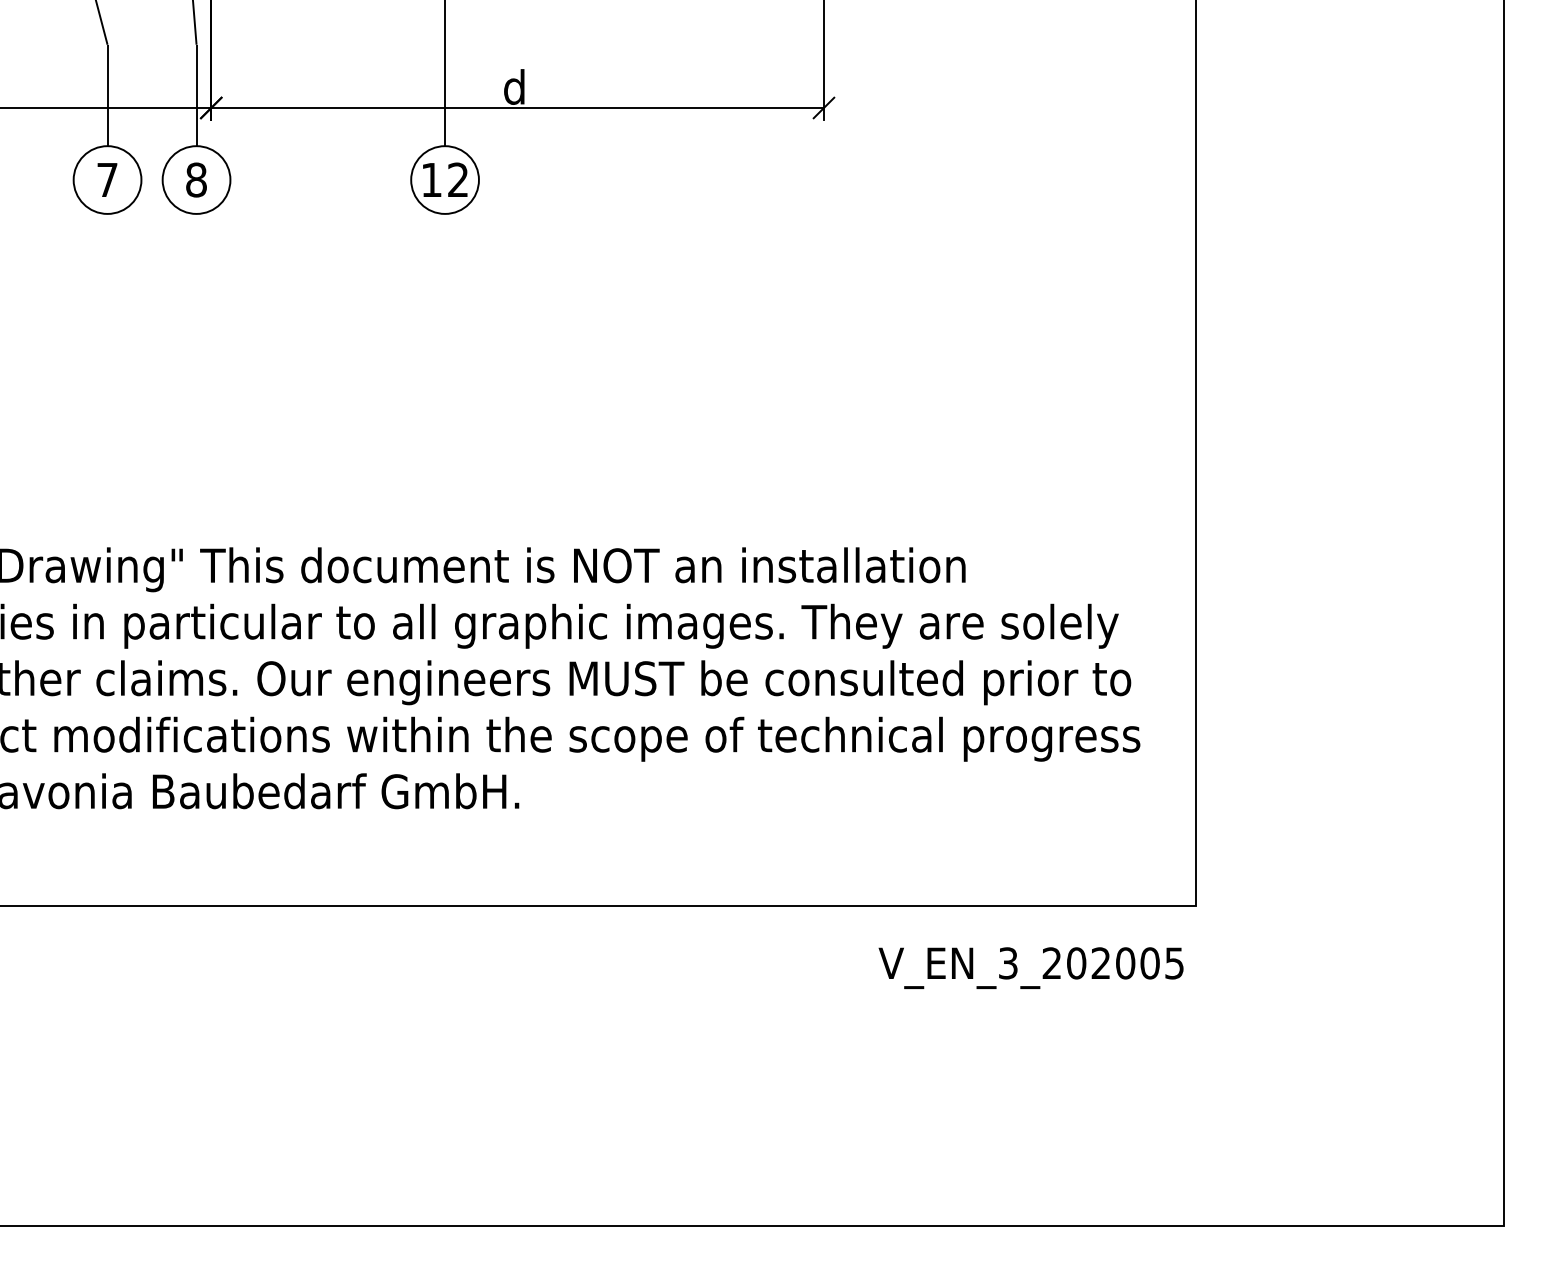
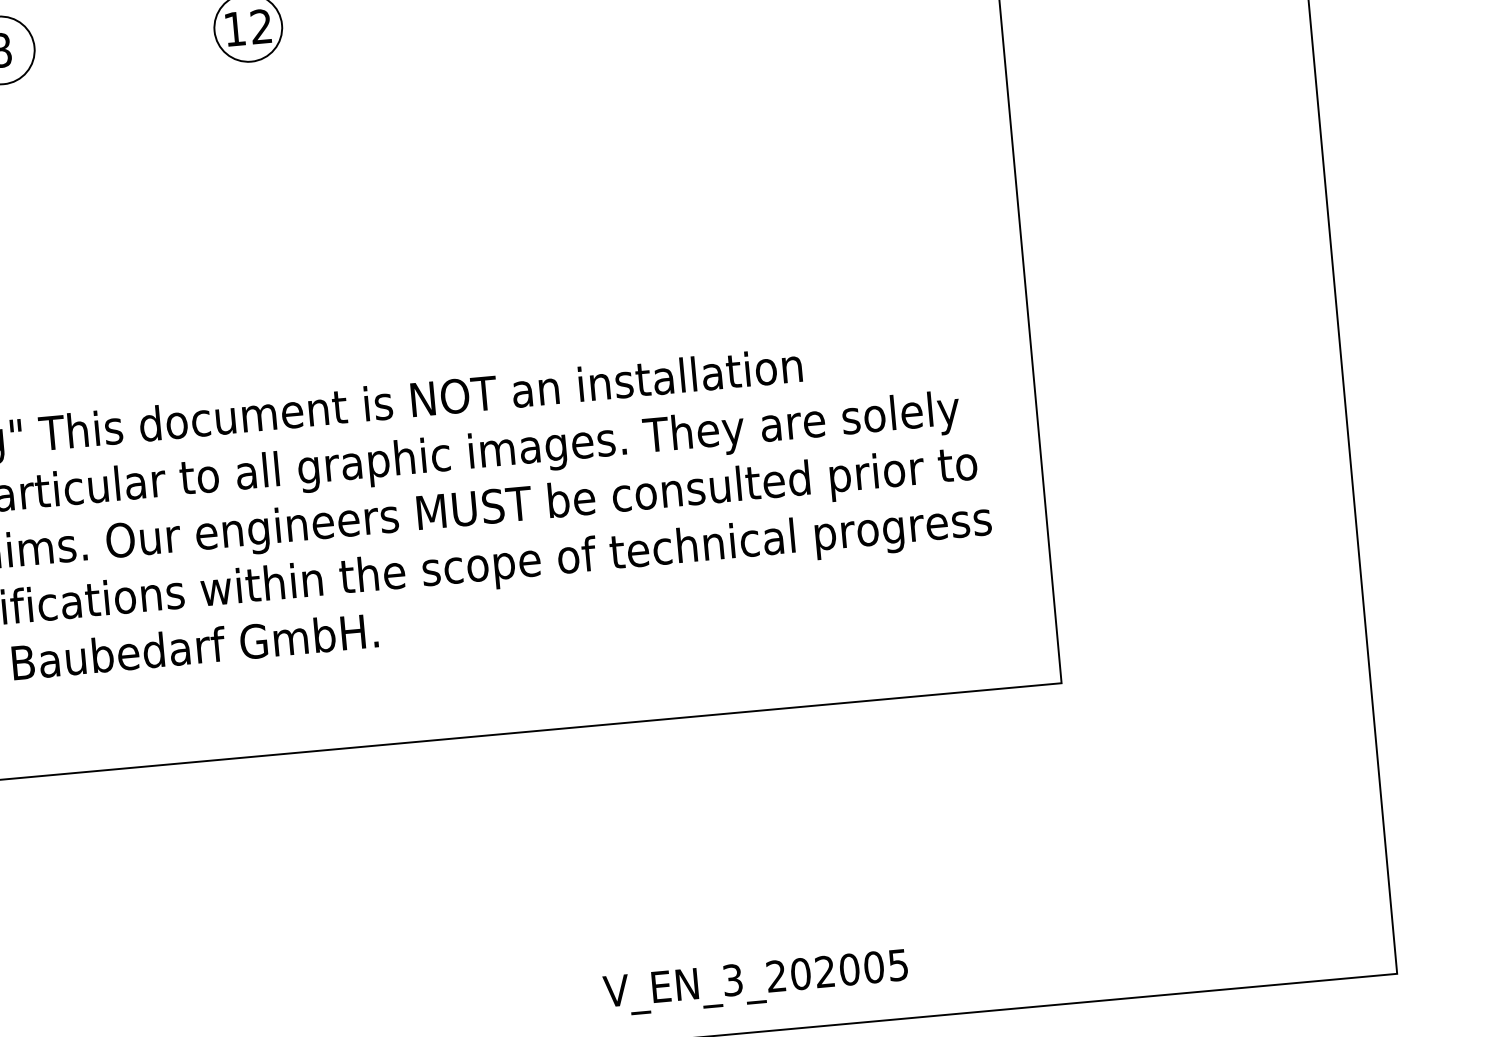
text: (1030, 967) -> (755, 982), moved

